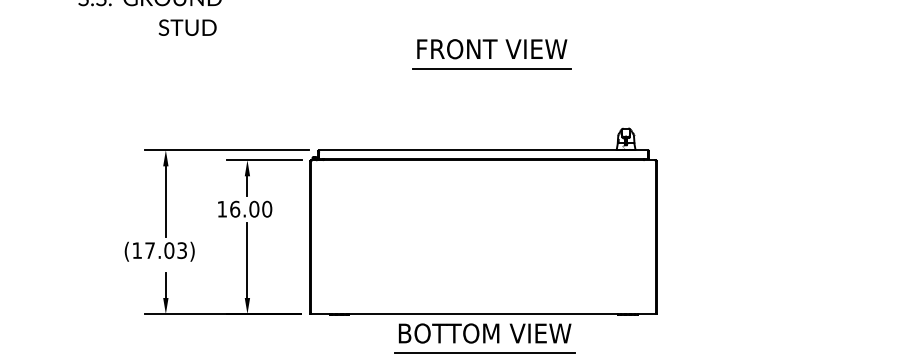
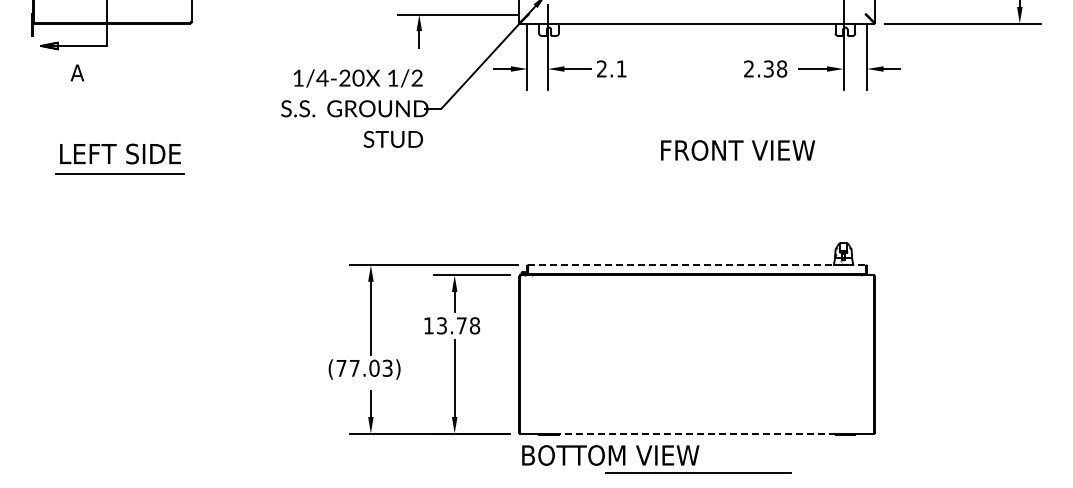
text: (492, 49) -> (738, 150), moved
line: (491, 68) -> (705, 181), removed
line: (483, 150) -> (697, 265), solid -> dashed
text: (251, 208) -> (458, 325), 16.00 -> 13.78
text: (137, 250) -> (341, 368), (17.03) -> (77.03)
line: (482, 314) -> (696, 433), solid -> dashed
text: (484, 333) -> (610, 455), moved

